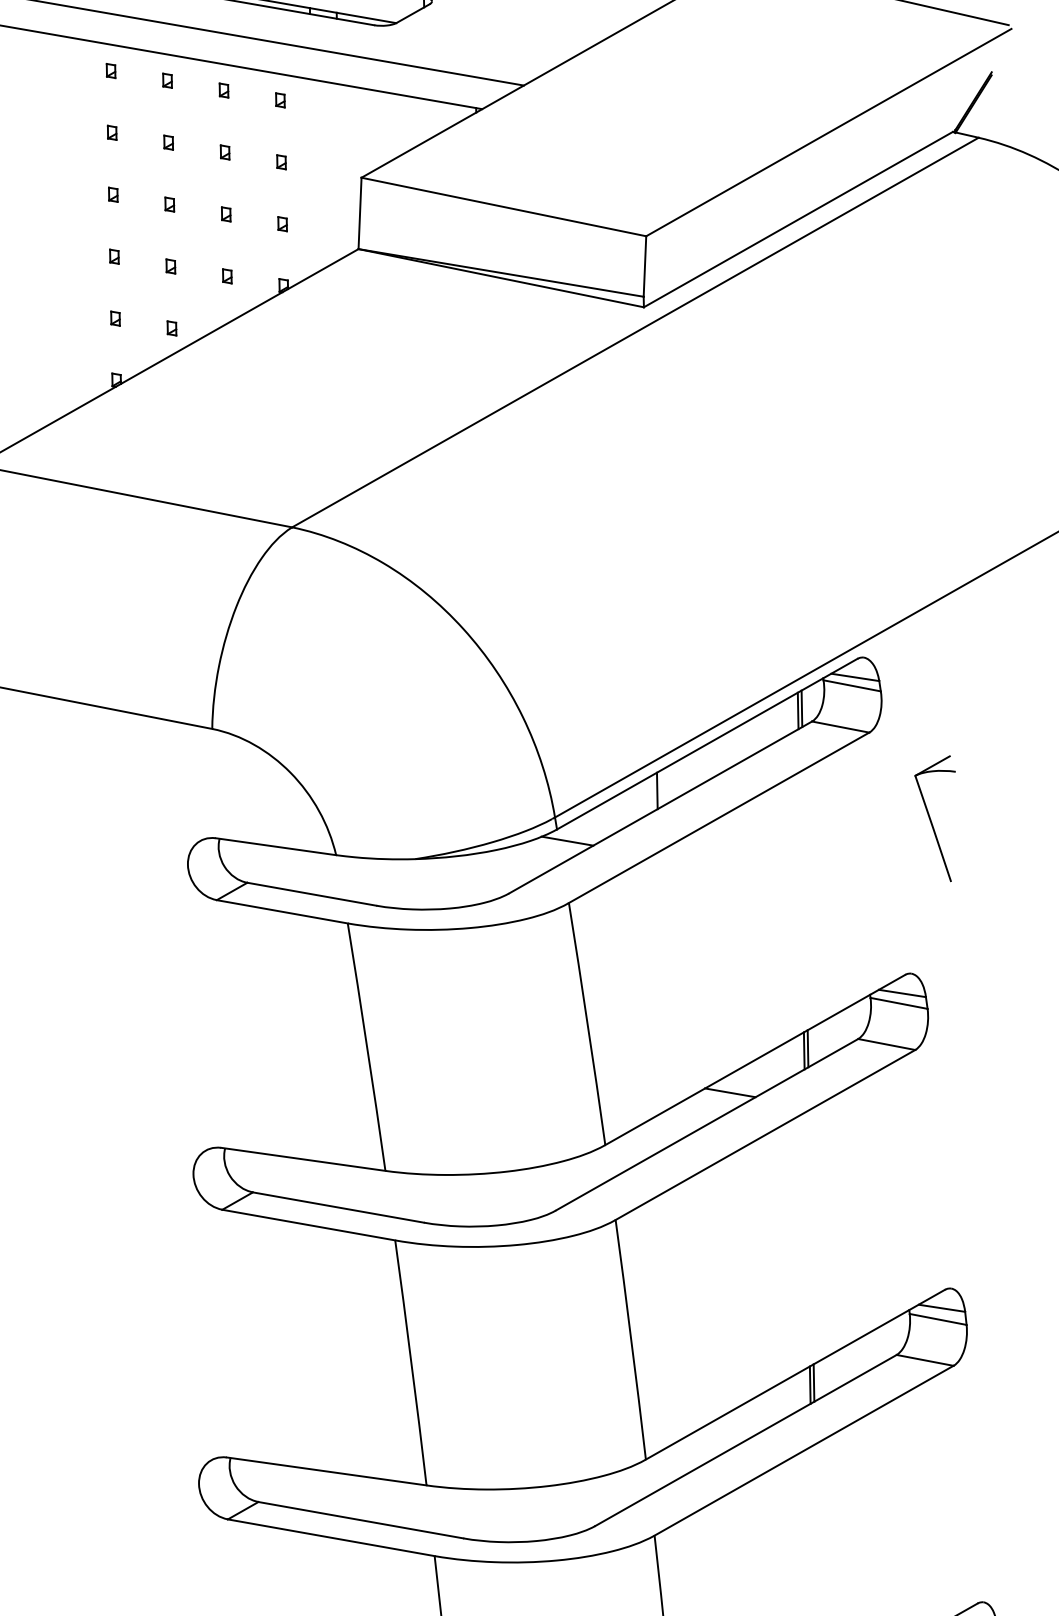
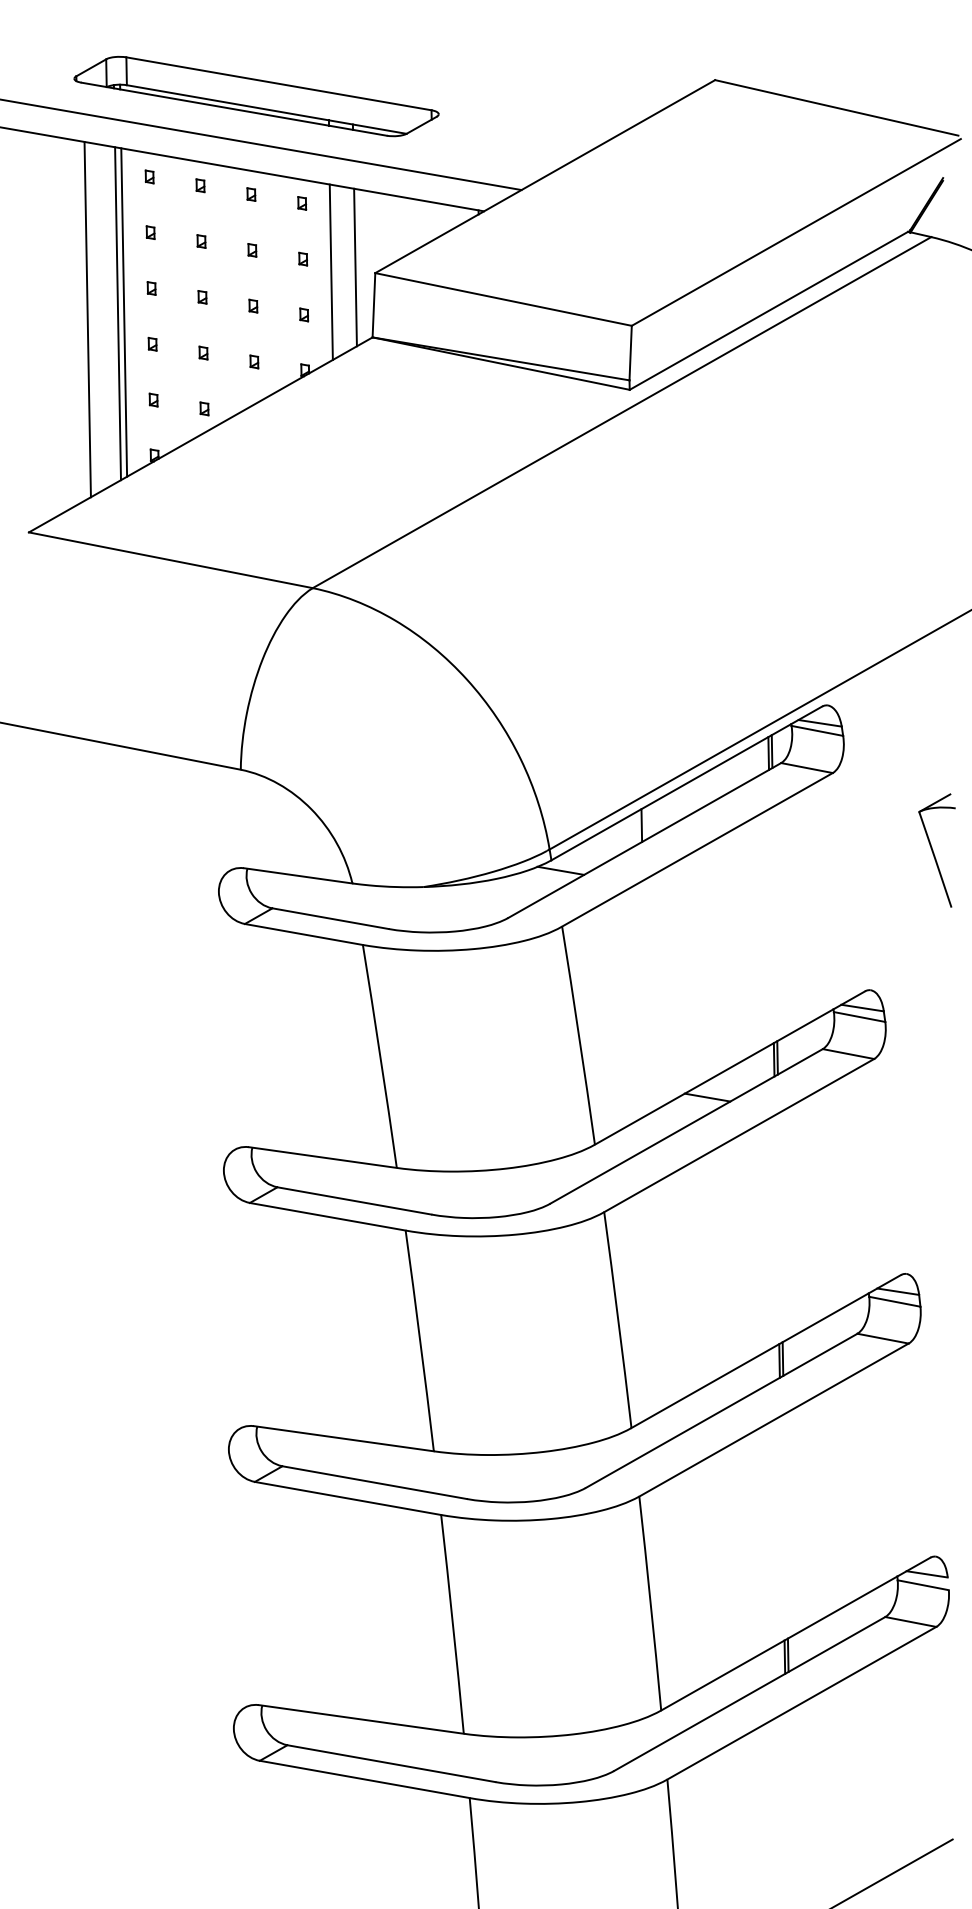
line: (339, 171) -> (355, 267), added
line: (311, 175) -> (330, 271), added
line: (83, 221) -> (124, 312), added
line: (76, 222) -> (118, 313), added
line: (42, 229) -> (87, 319), added
part: (934, 818) -> (936, 850), moved

